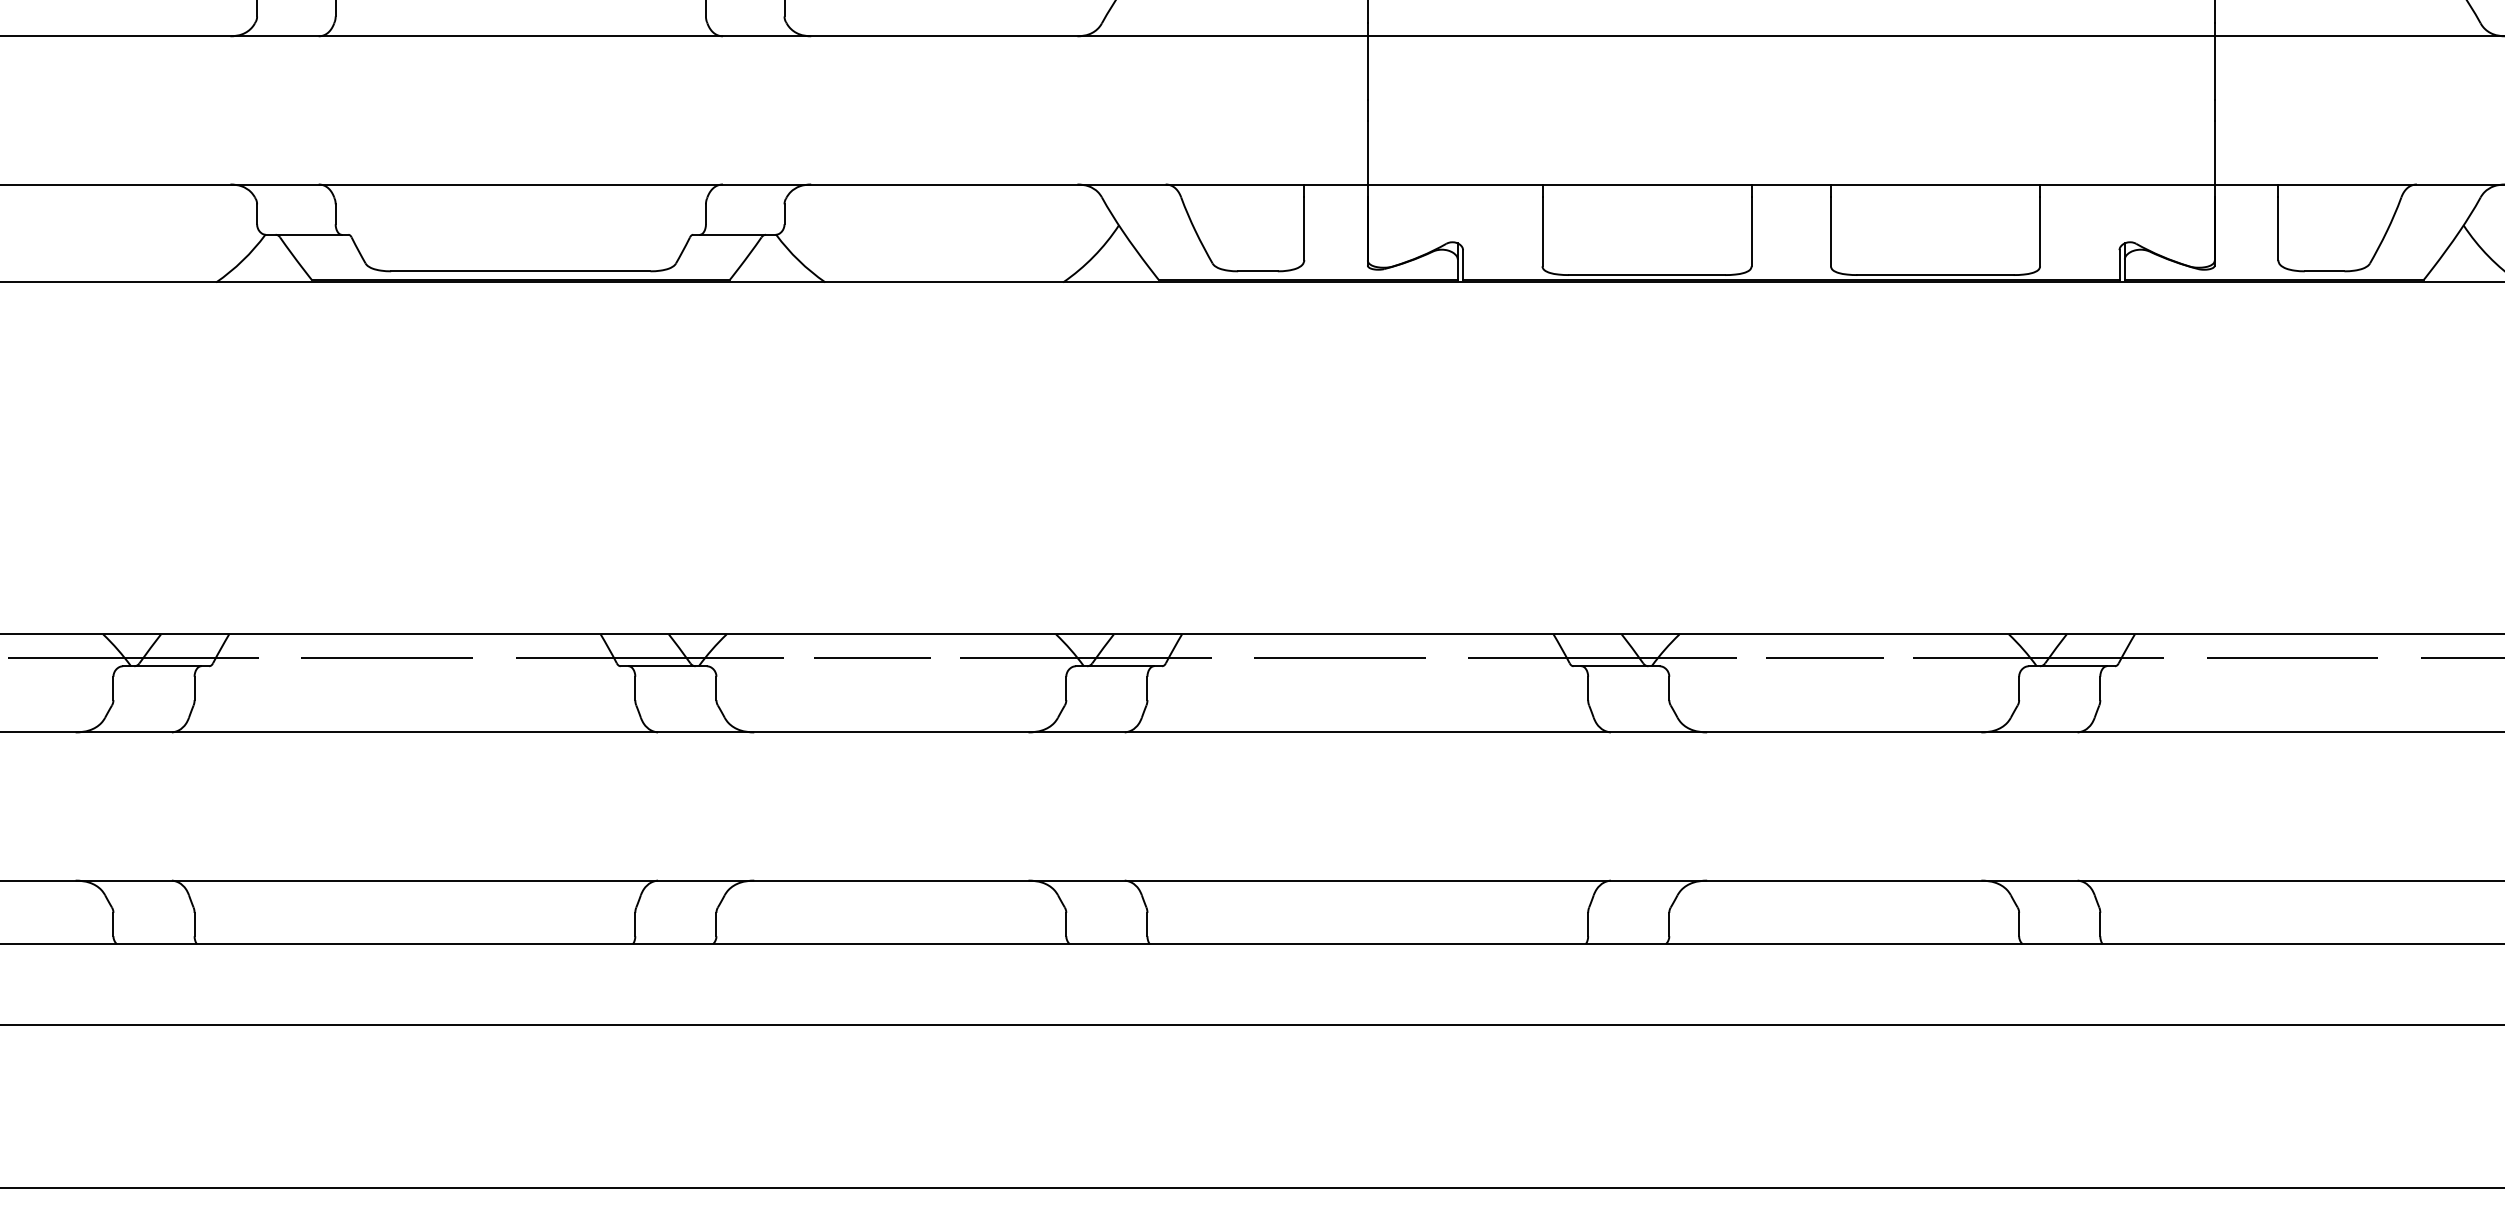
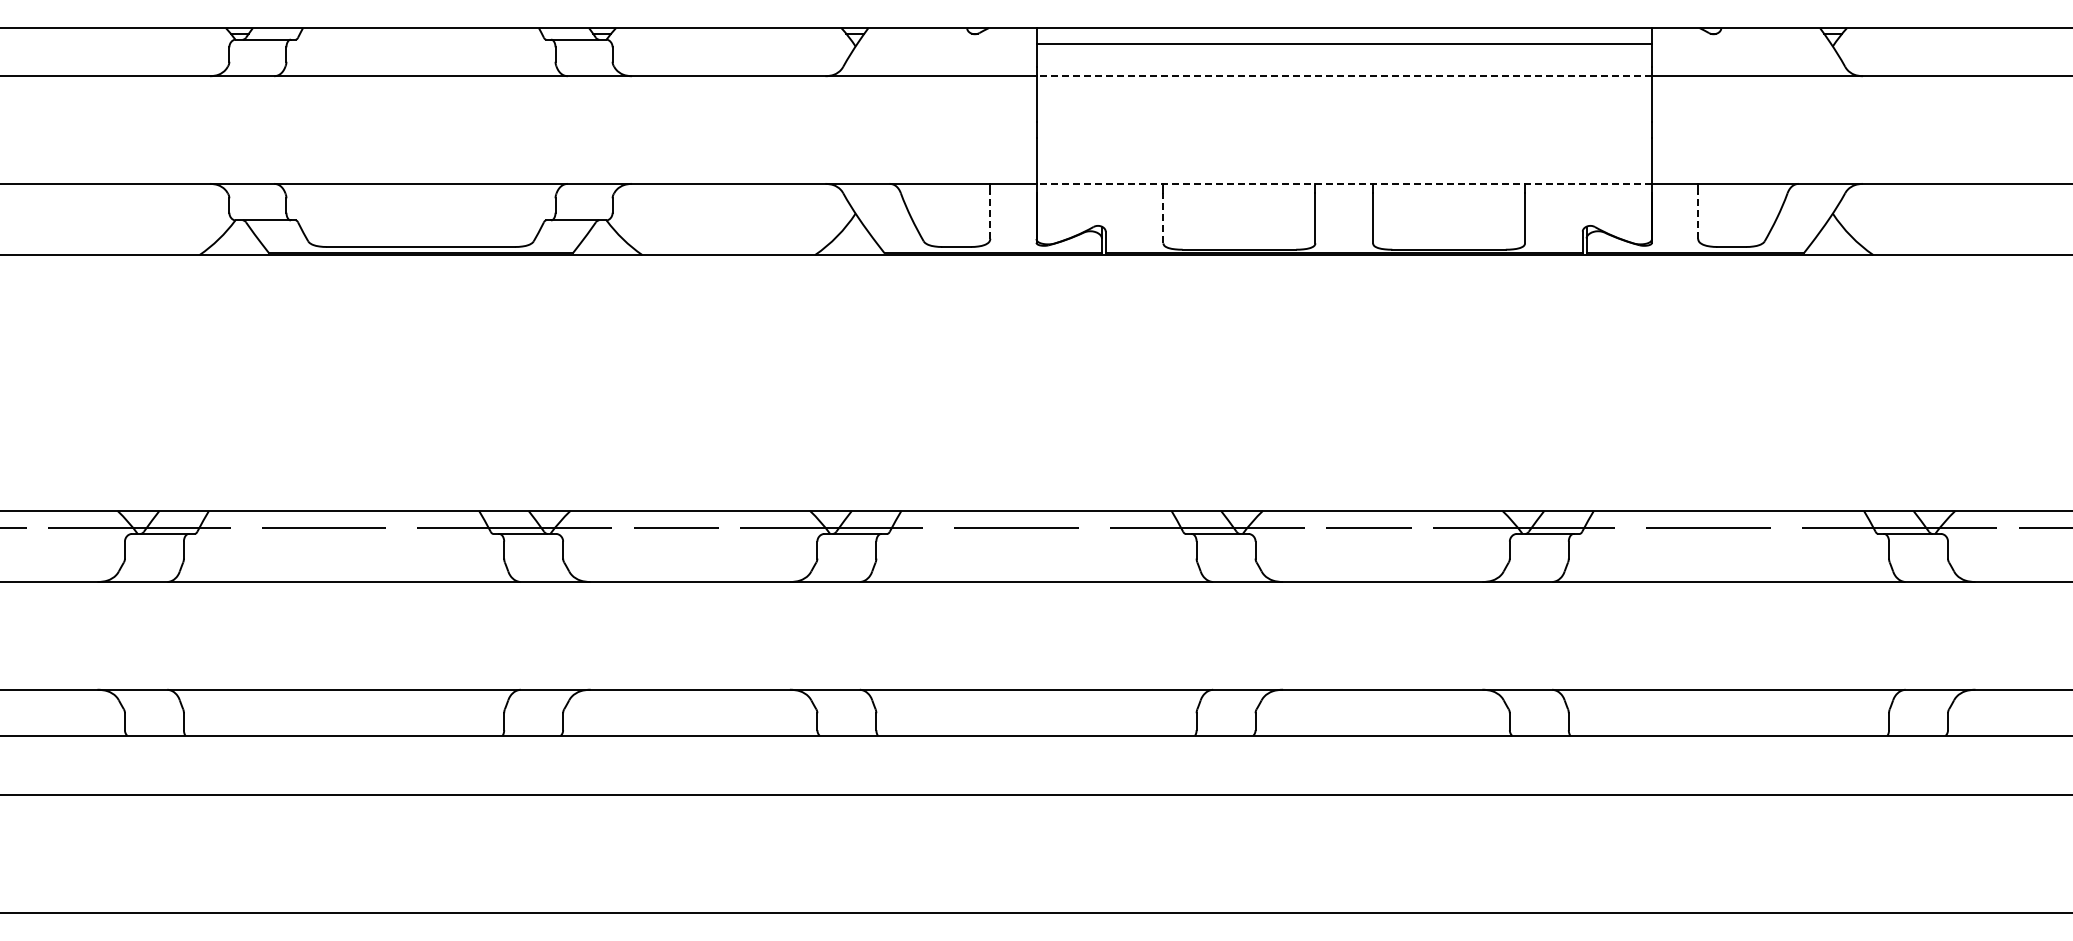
line: (1791, 36) -> (1344, 76), solid -> dashed
line: (1791, 183) -> (1344, 183), solid -> dashed
line: (1304, 229) -> (990, 216), solid -> dashed
line: (2278, 229) -> (1698, 216), solid -> dashed
line: (1542, 230) -> (1163, 217), solid -> dashed

